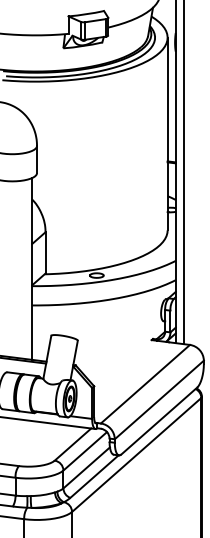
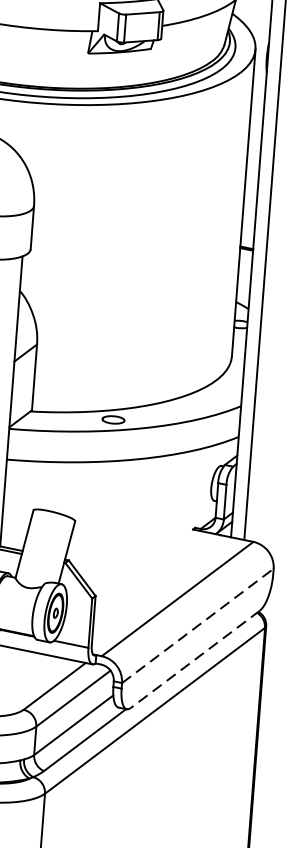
line: (159, 399) -> (198, 625), solid -> dashed
line: (159, 421) -> (195, 660), solid -> dashed

